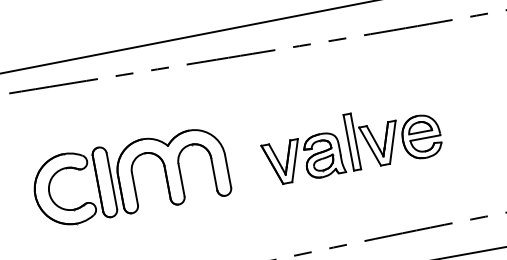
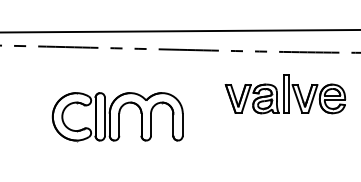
part: (351, 143) -> (285, 94), moved
part: (130, 178) -> (117, 117), moved

